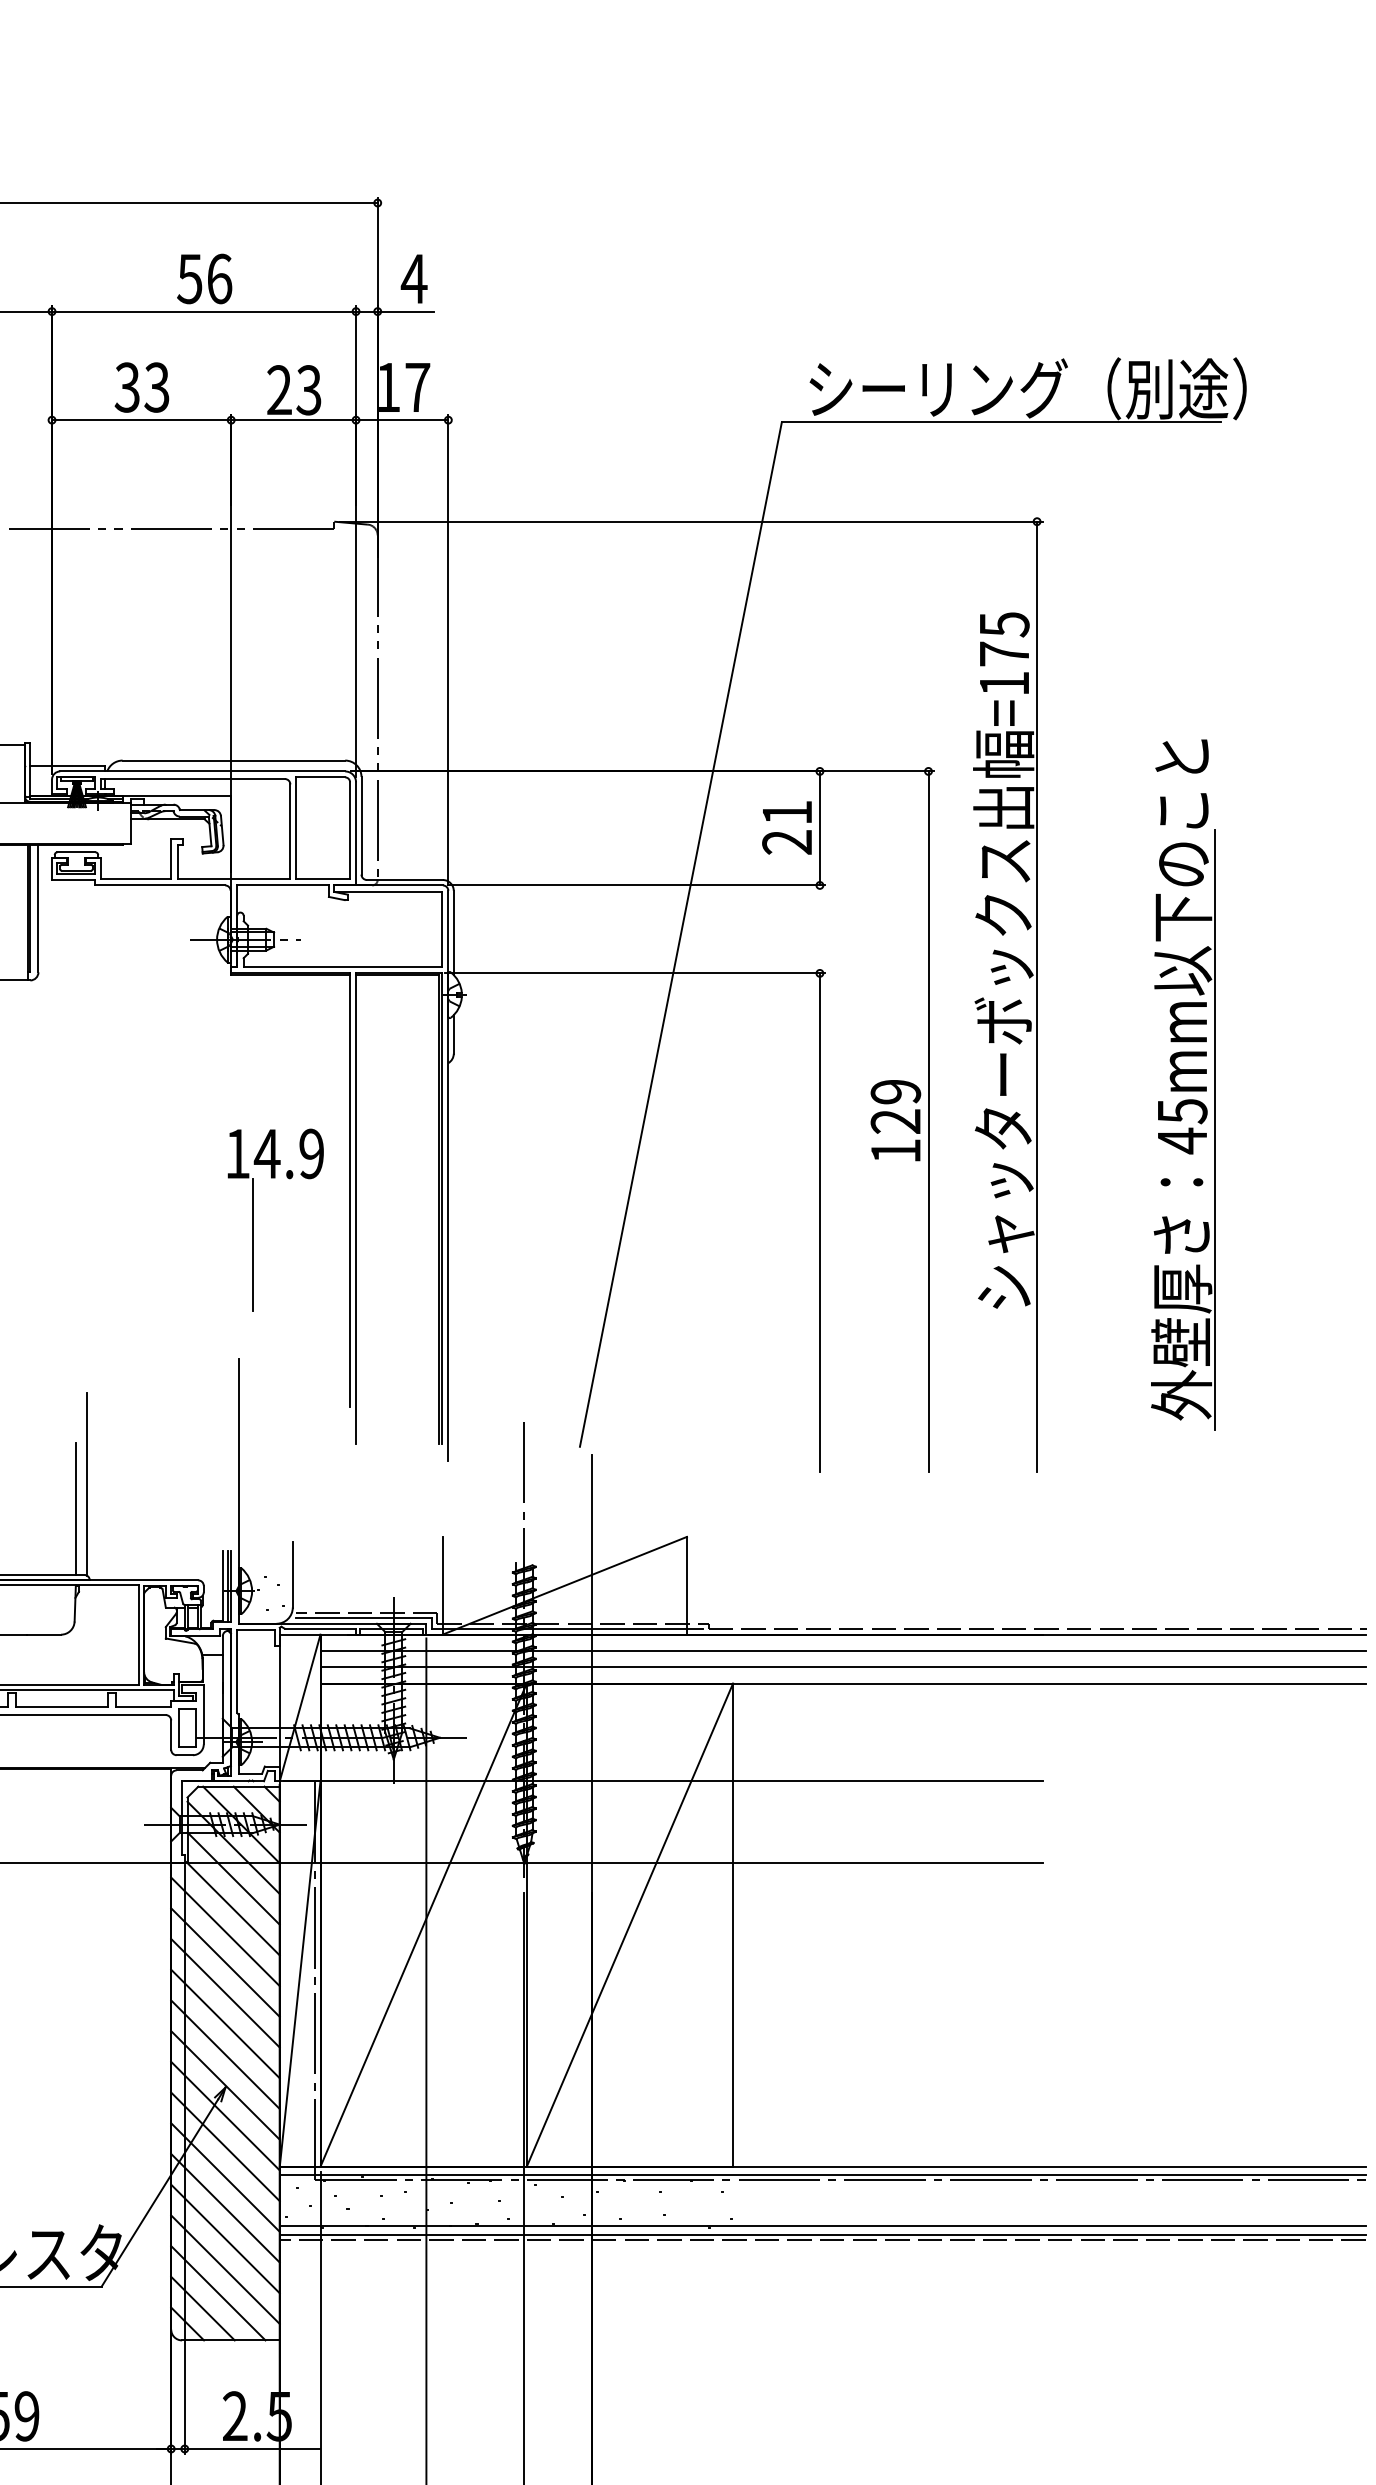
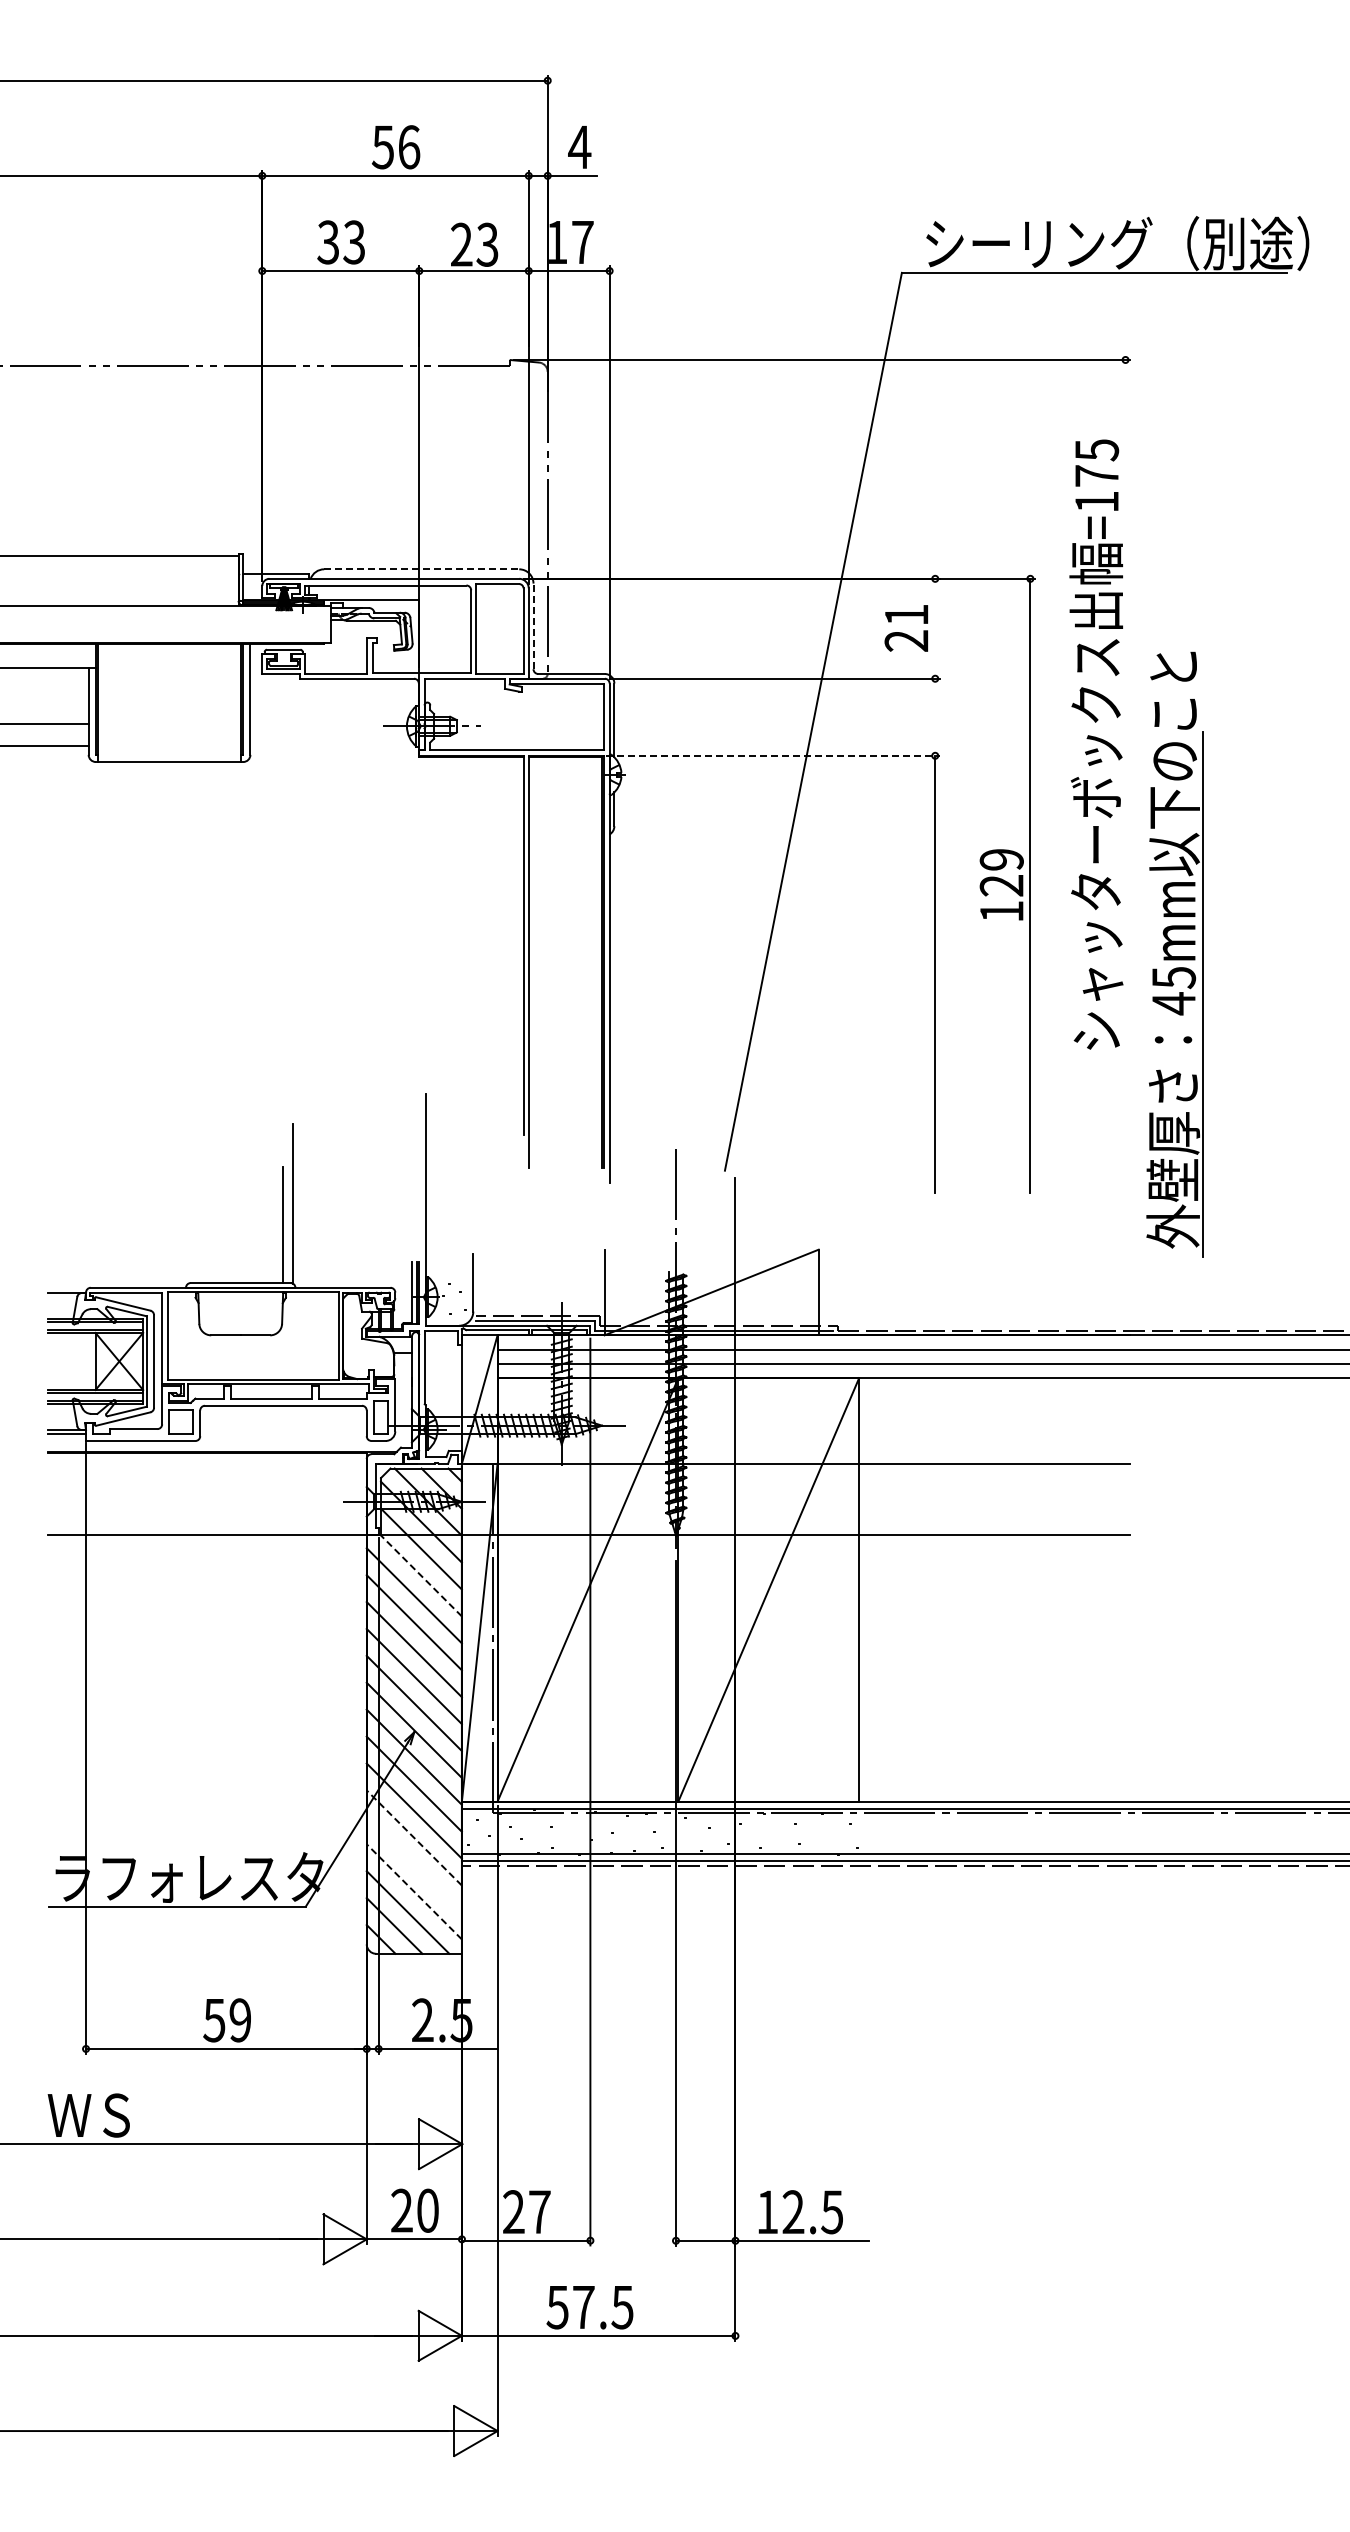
line: (233, 760) -> (421, 569), solid -> dashed
line: (361, 825) -> (533, 626), solid -> dashed
line: (820, 828) -> (935, 628), removed
line: (635, 973) -> (773, 755), solid -> dashed
line: (1037, 995) -> (1125, 775), removed
part: (1183, 1084) -> (1174, 954), moved
part: (253, 1220) -> (438, 972), removed
line: (233, 1908) -> (421, 1575), solid -> dashed
line: (224, 2207) -> (413, 1837), solid -> dashed
line: (224, 2238) -> (413, 1864), removed
line: (224, 2269) -> (413, 1891), solid -> dashed

